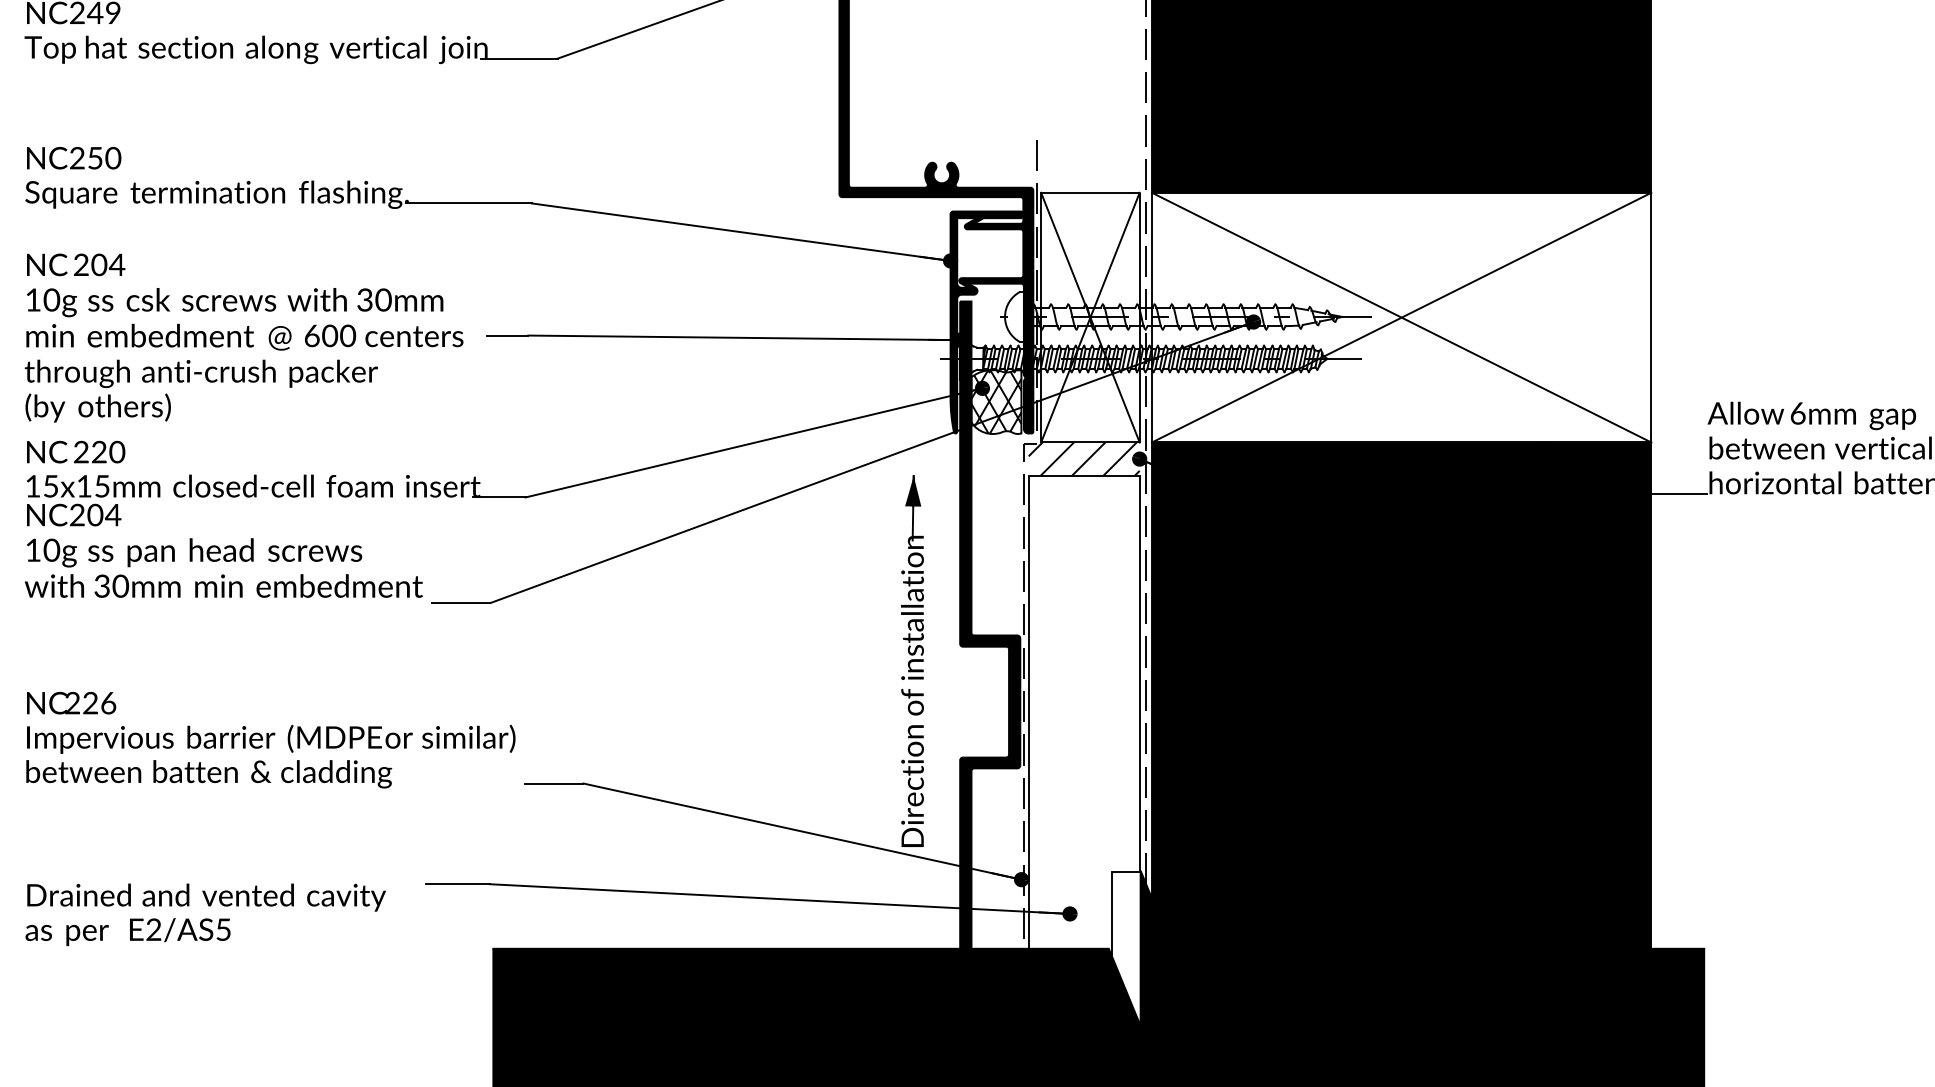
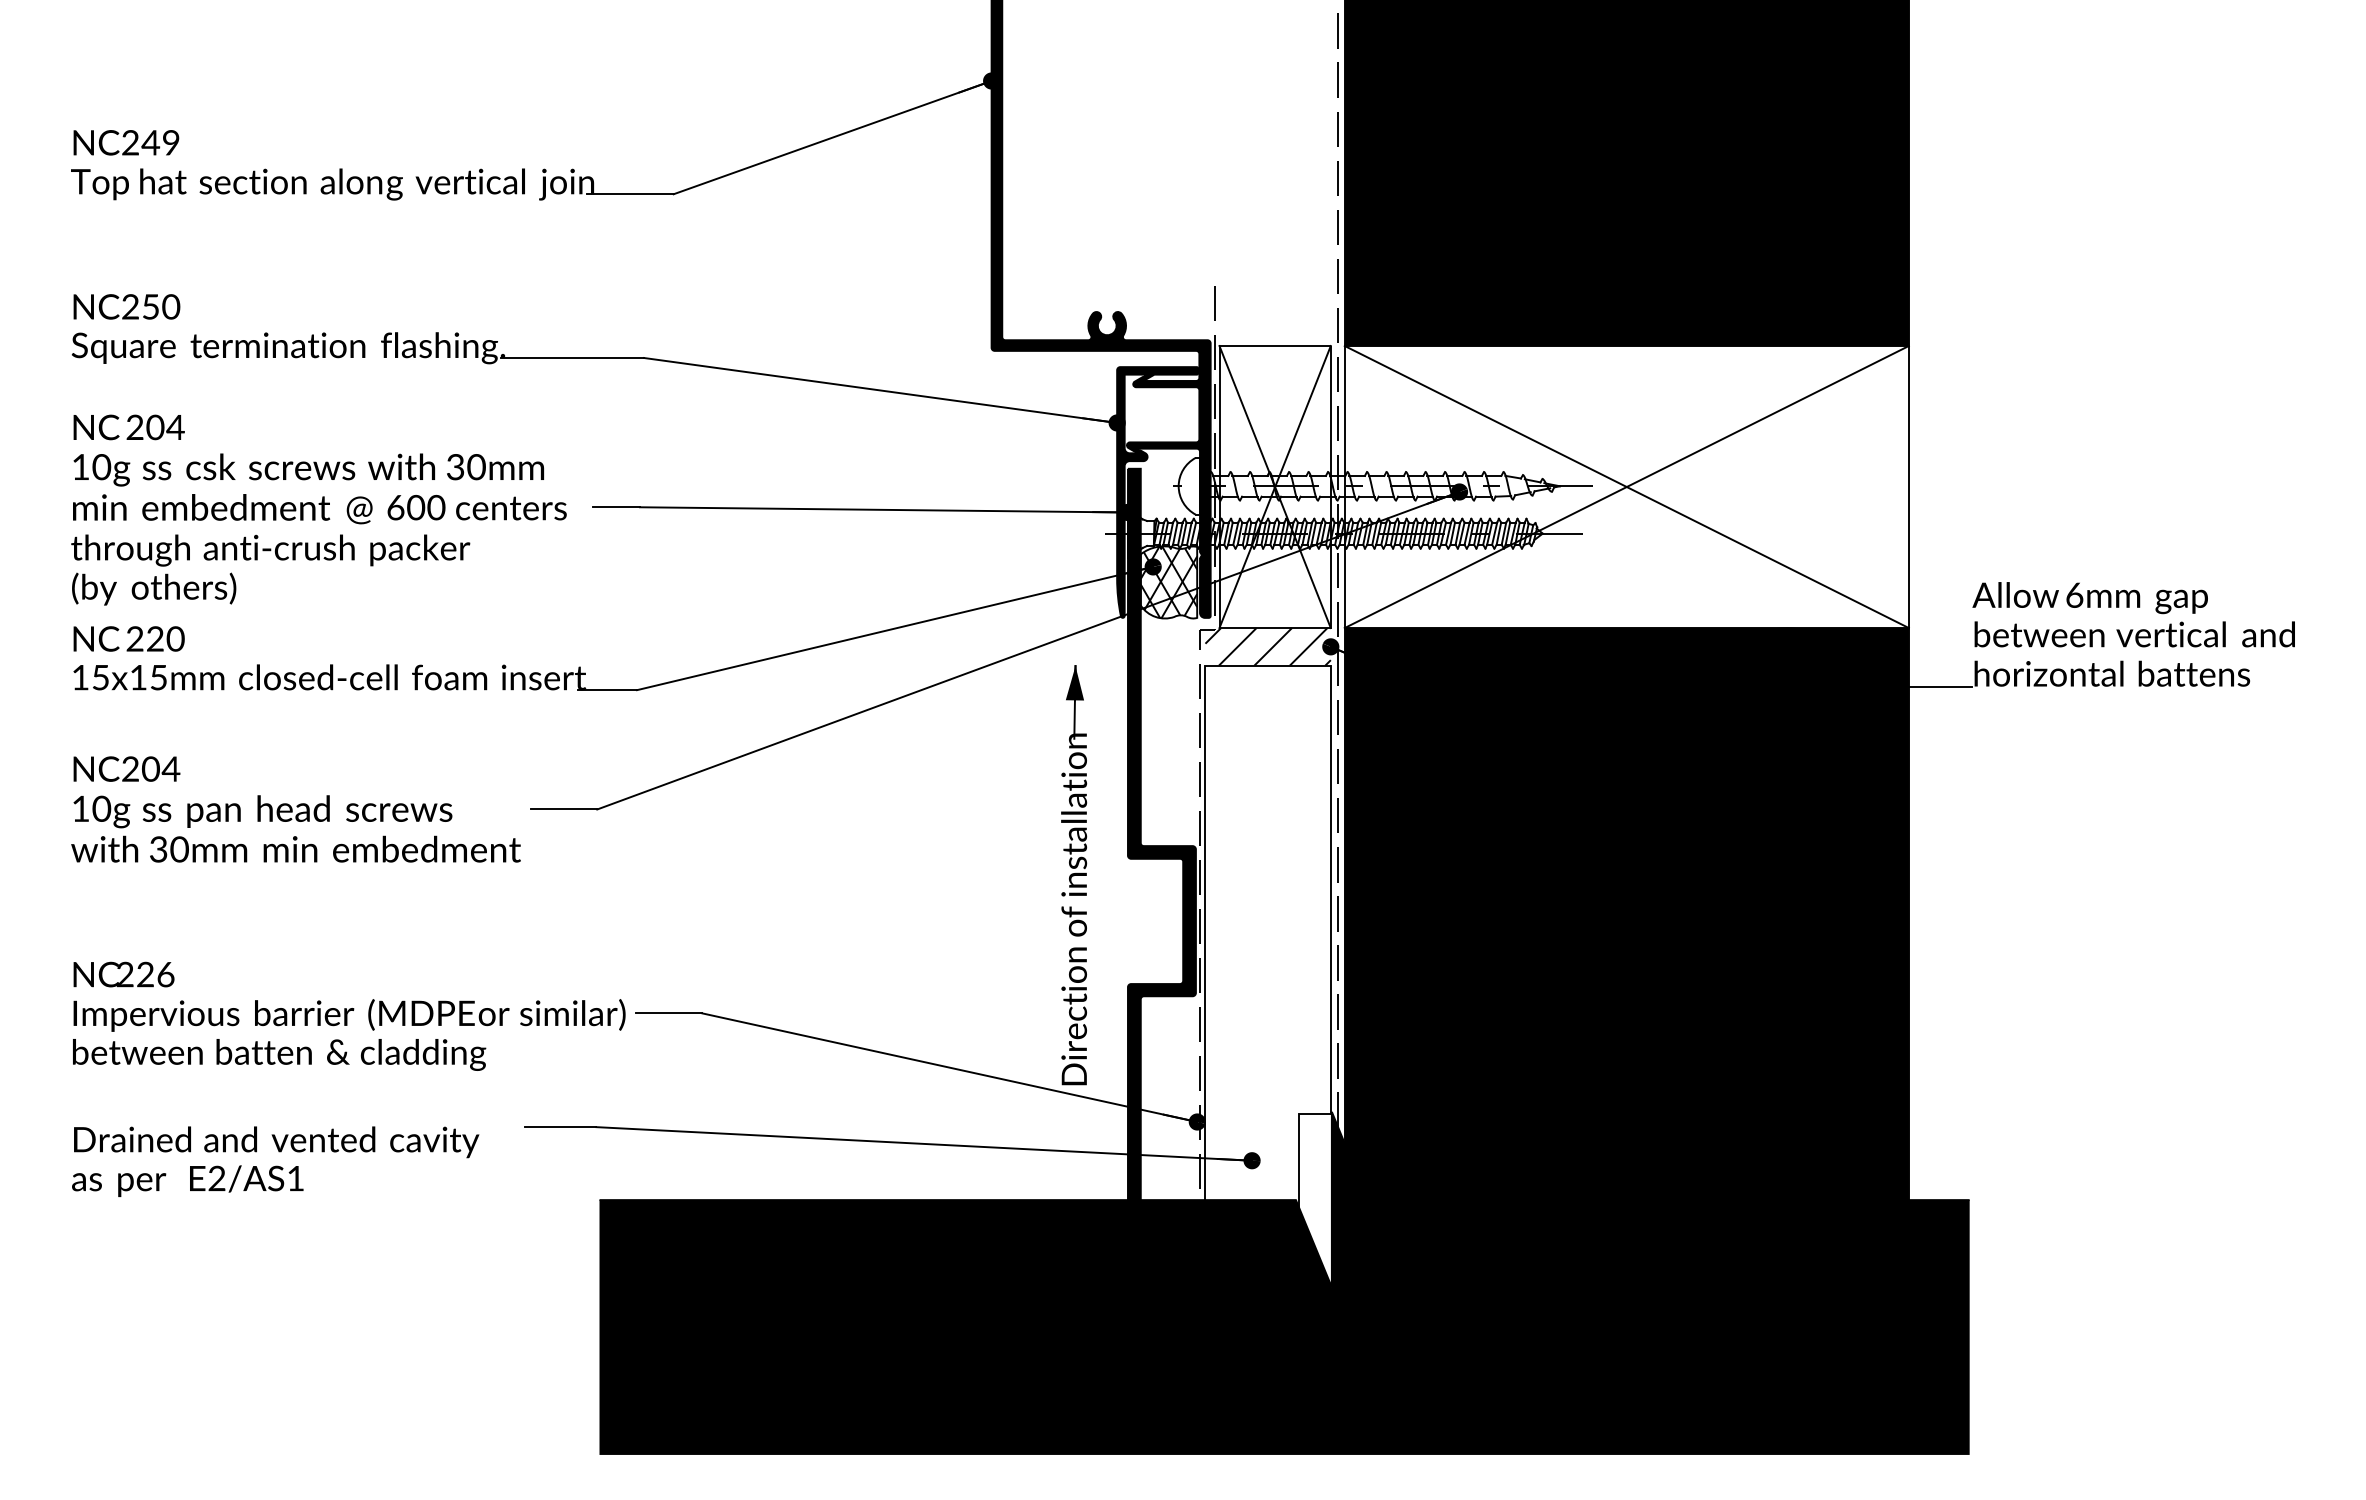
text: (223, 550) -> (295, 809), moved
text: (271, 739) -> (349, 1015), moved
text: (223, 929) -> (295, 1178), E2/AS5 -> E2/AS1

